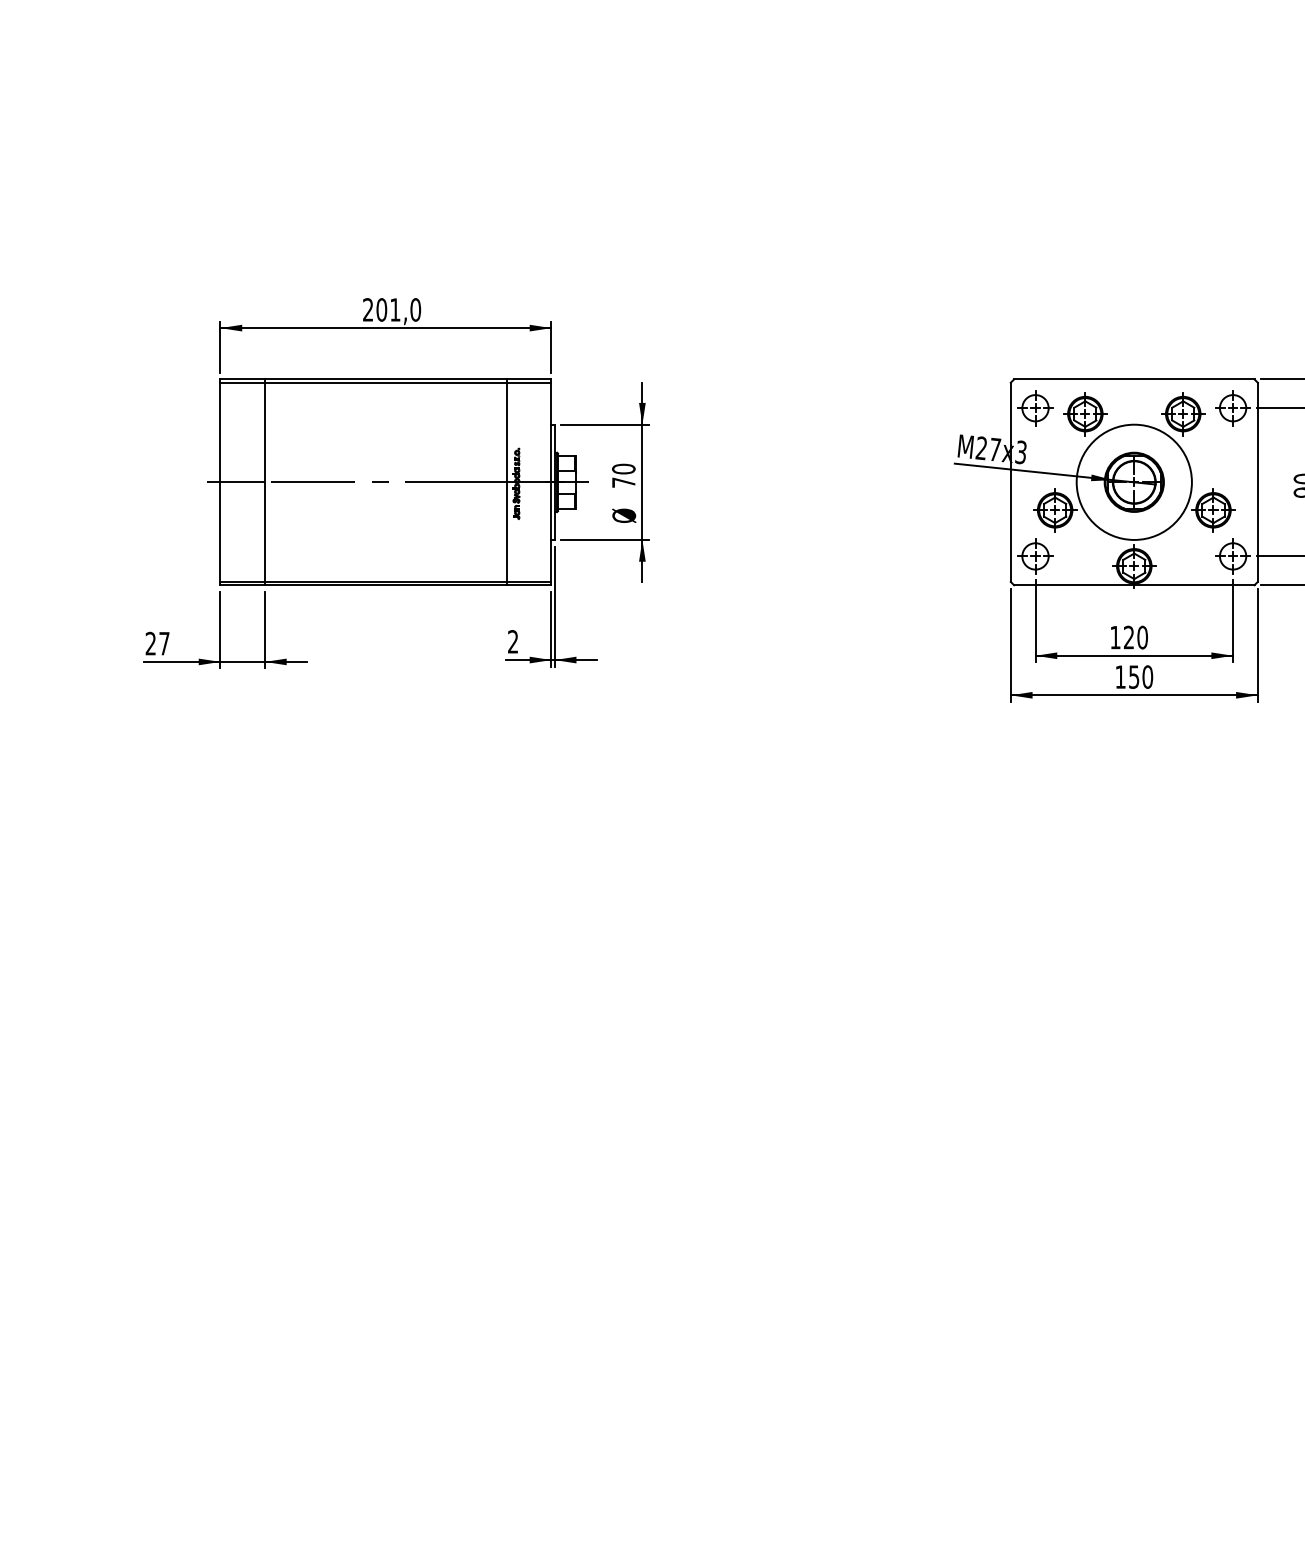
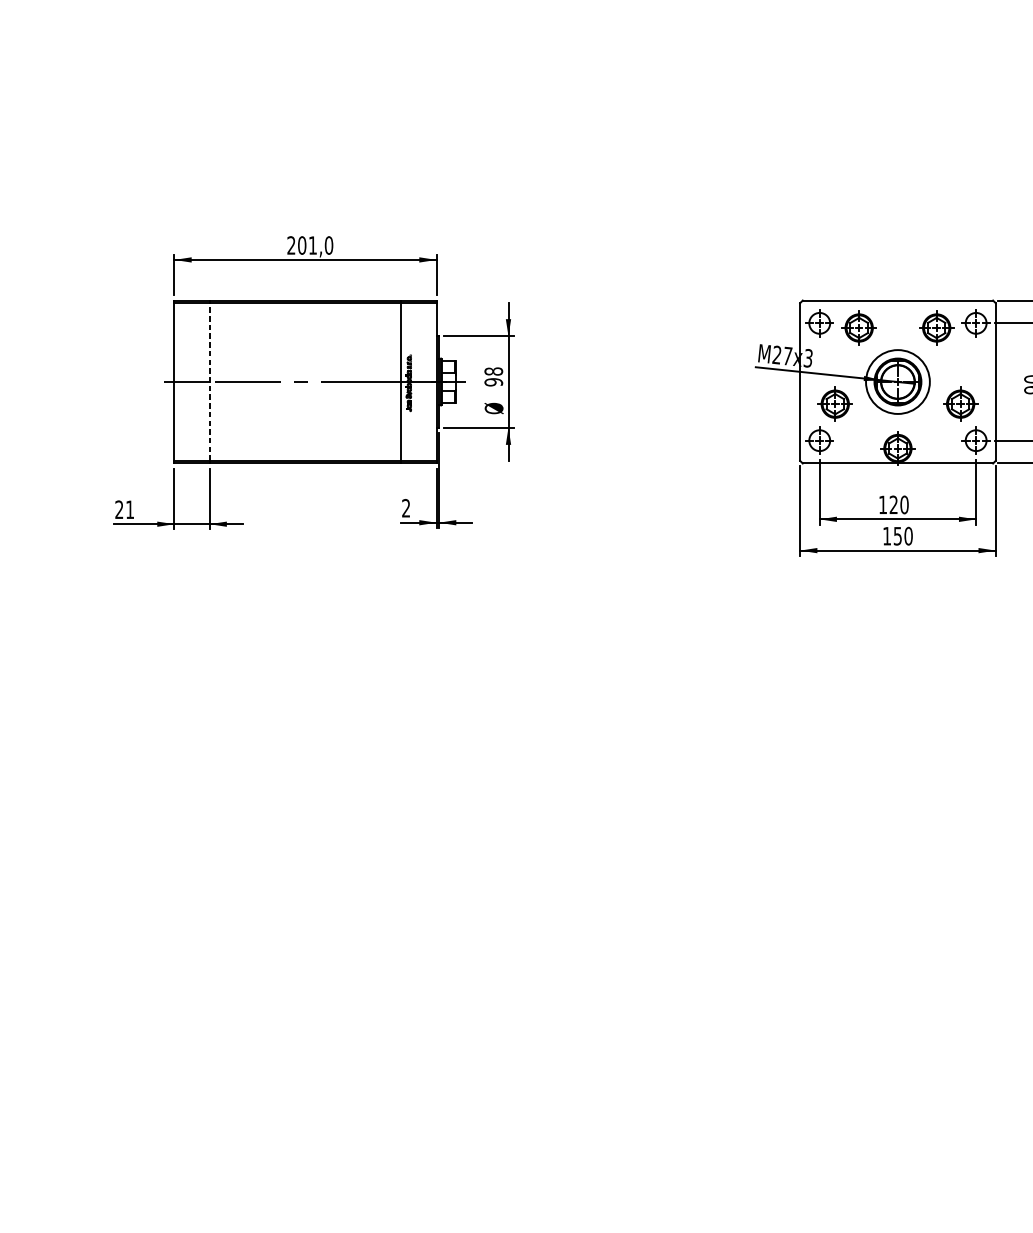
text: (623, 475) -> (493, 376), 70 -> 98
circle: (1133, 481) -> (897, 381), size x0.7
line: (264, 482) -> (209, 382), solid -> dashed
text: (164, 643) -> (130, 509), 27 -> 21

